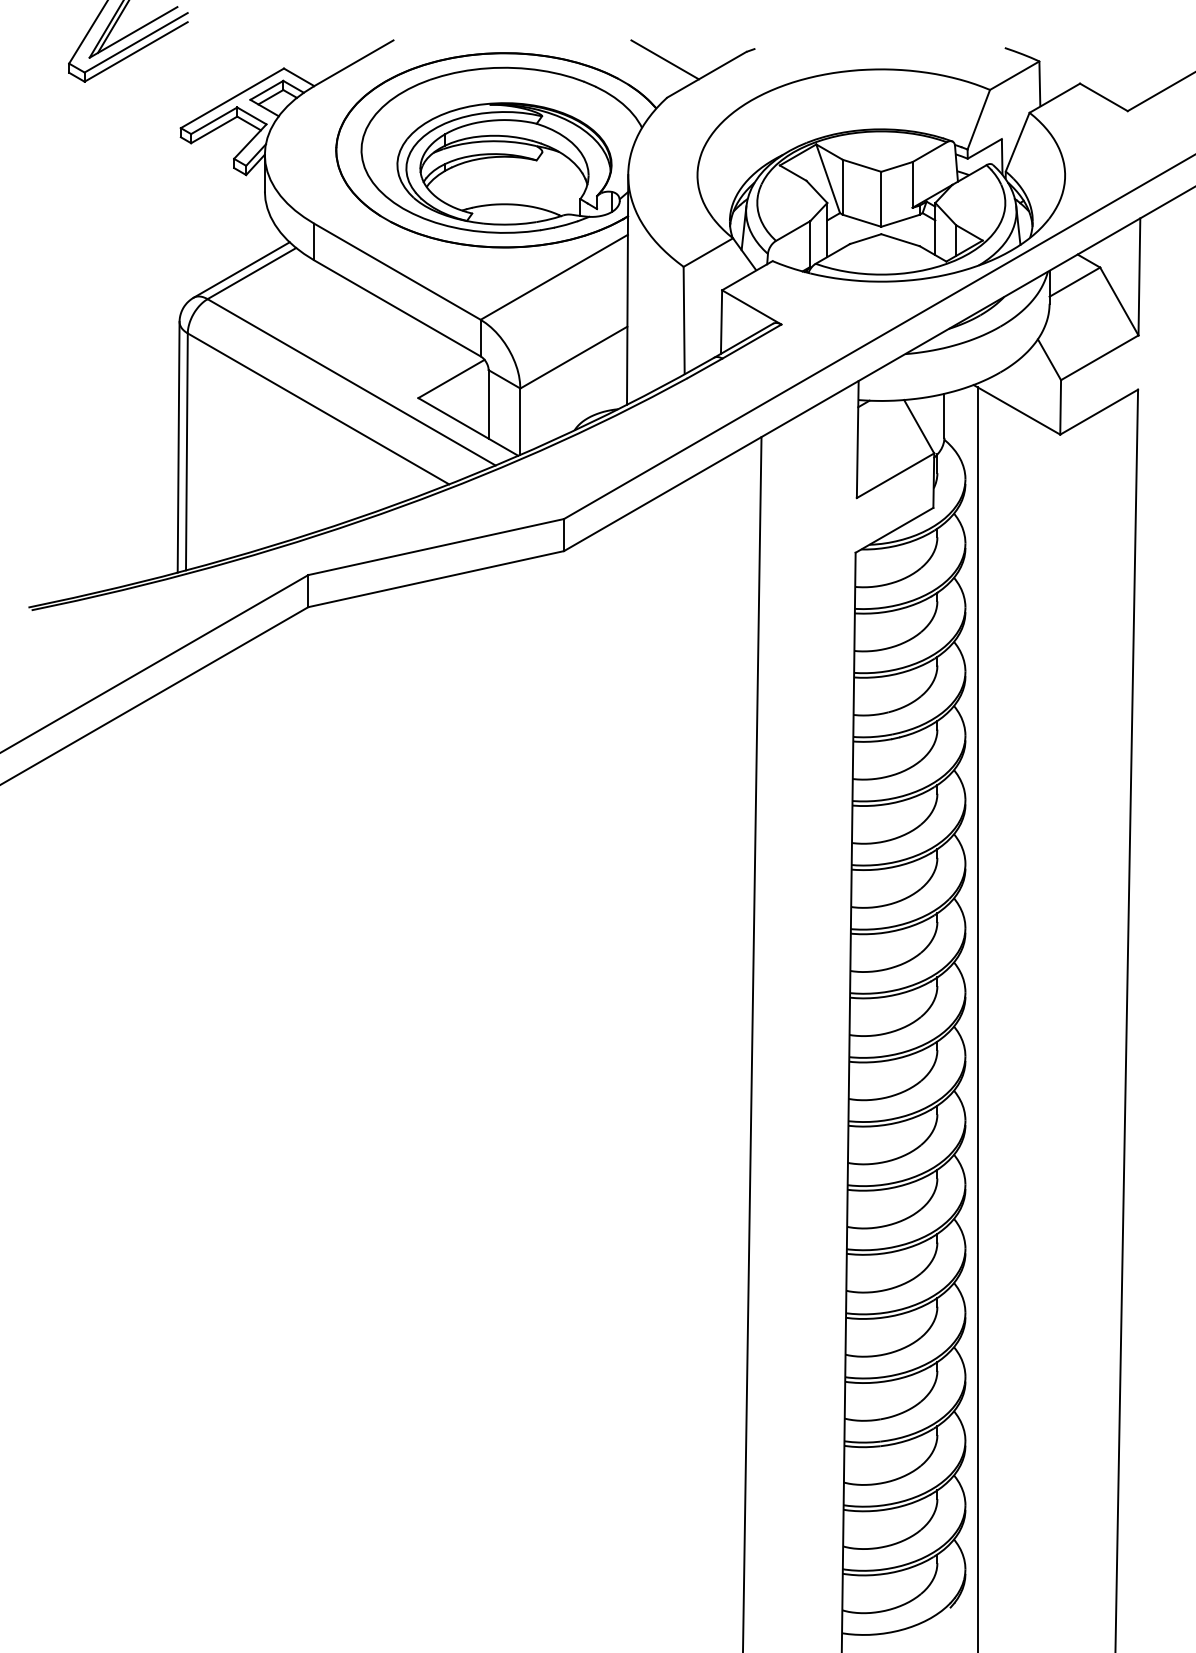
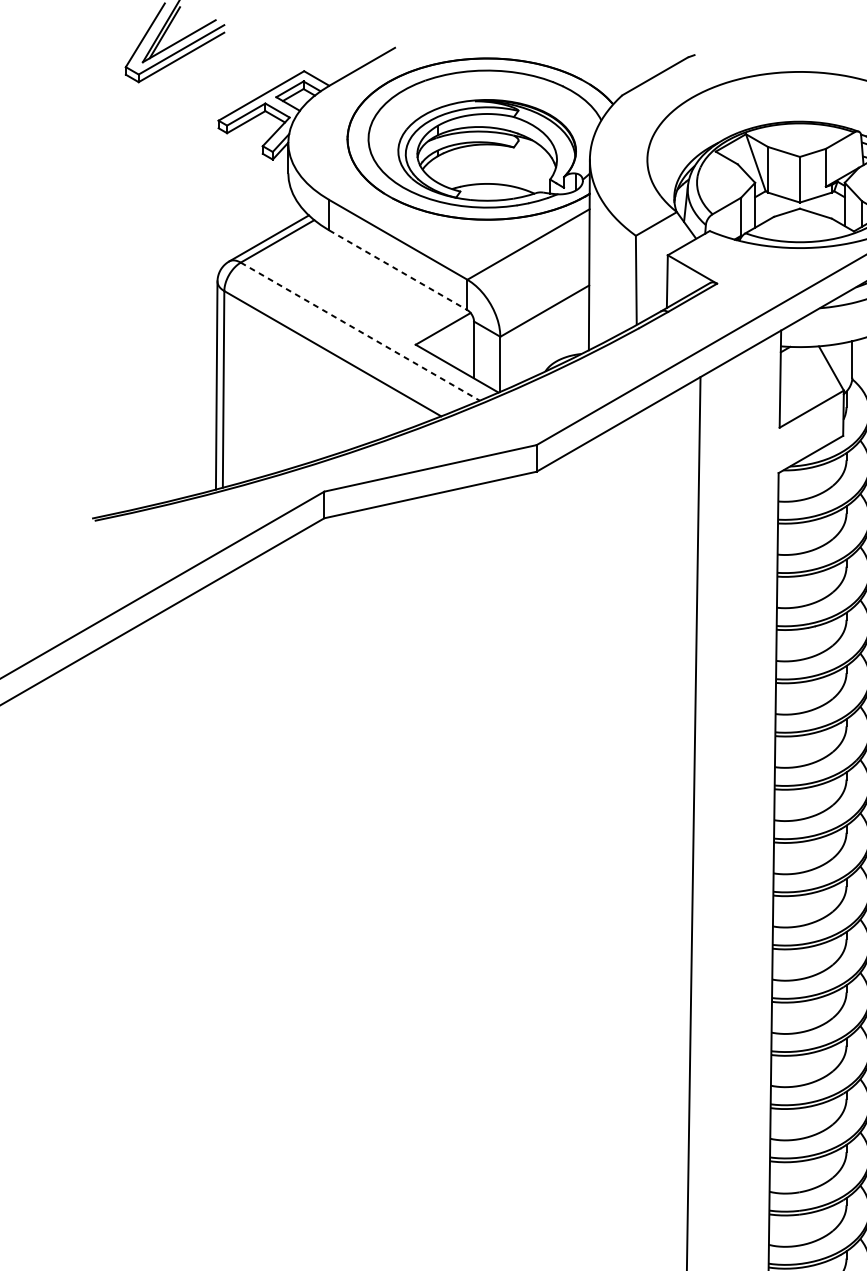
line: (664, 59) -> (620, 63), removed
line: (397, 308) -> (398, 270), solid -> dashed
line: (352, 382) -> (361, 331), solid -> dashed

